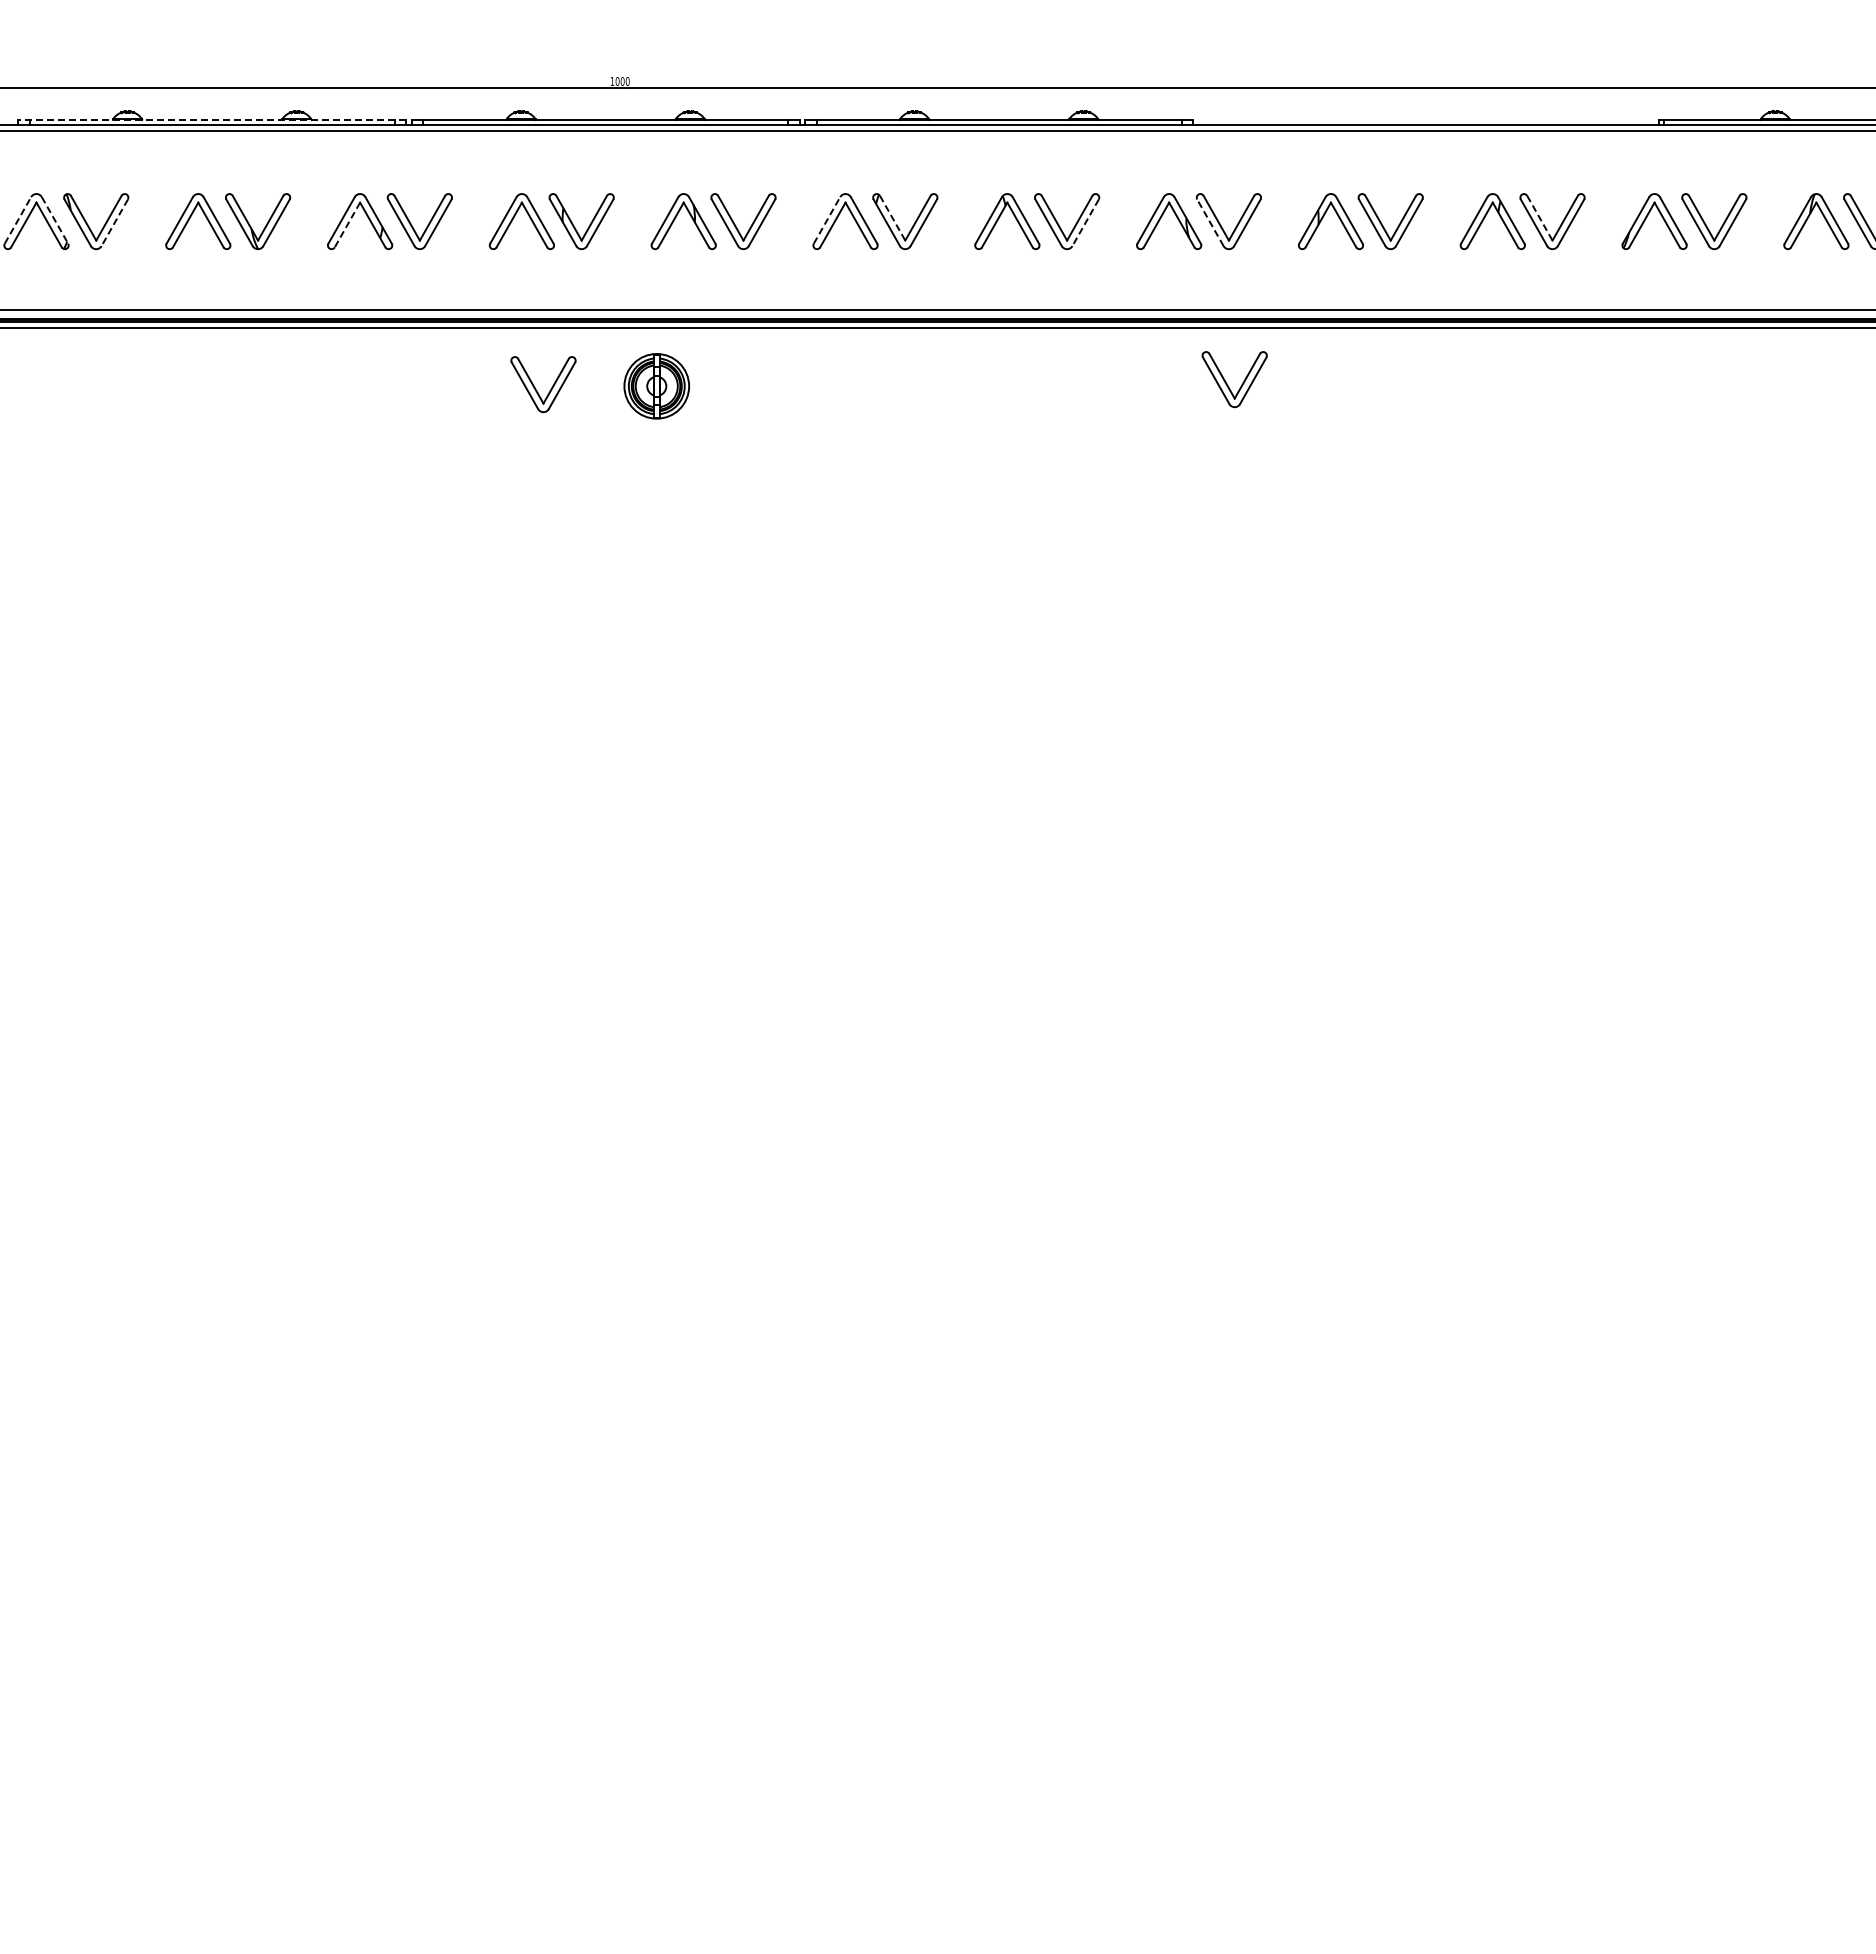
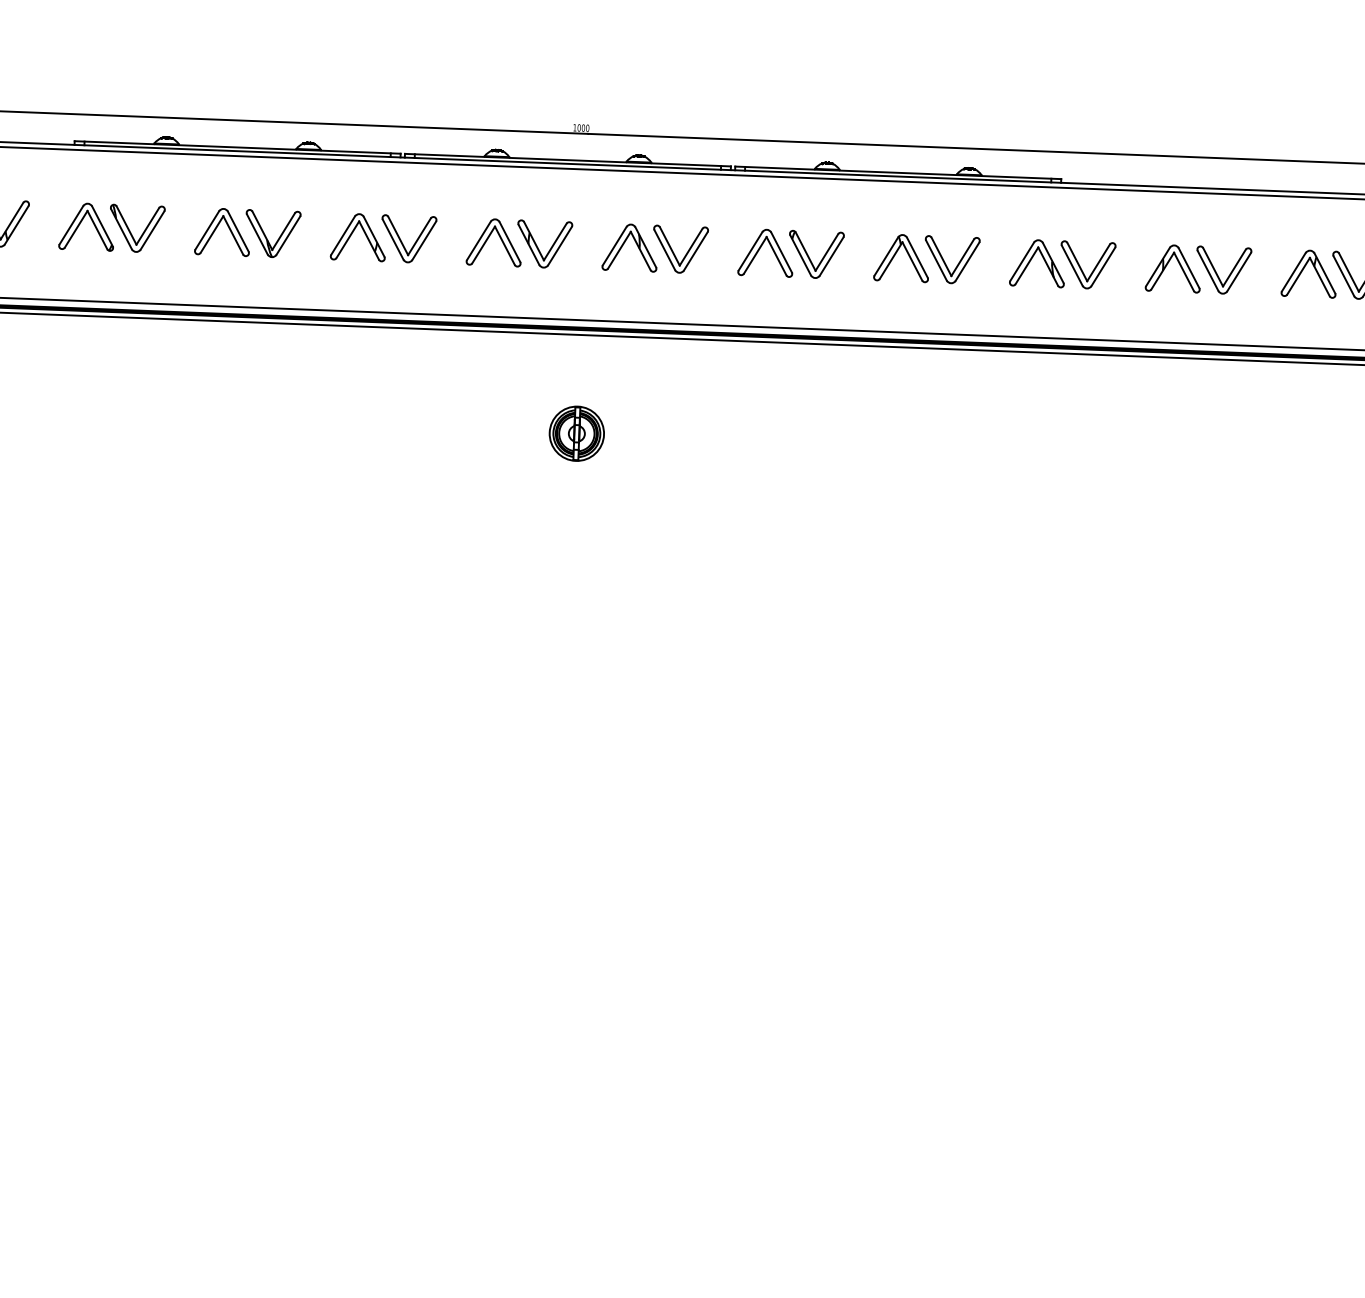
line: (211, 120) -> (237, 147), dashed -> solid
line: (892, 218) -> (805, 251), dashed -> solid
line: (1539, 218) -> (1348, 272), dashed -> solid
line: (17, 220) -> (71, 225), dashed -> solid
line: (55, 220) -> (102, 226), dashed -> solid
line: (827, 220) -> (750, 251), dashed -> solid
line: (114, 222) -> (152, 230), dashed -> solid
line: (1085, 222) -> (967, 261), dashed -> solid
line: (1210, 222) -> (1072, 265), dashed -> solid
line: (347, 224) -> (347, 239), dashed -> solid
part: (1227, 383) -> (1081, 401), removed
part: (656, 386) -> (576, 433), moved
part: (537, 390) -> (502, 384), removed

